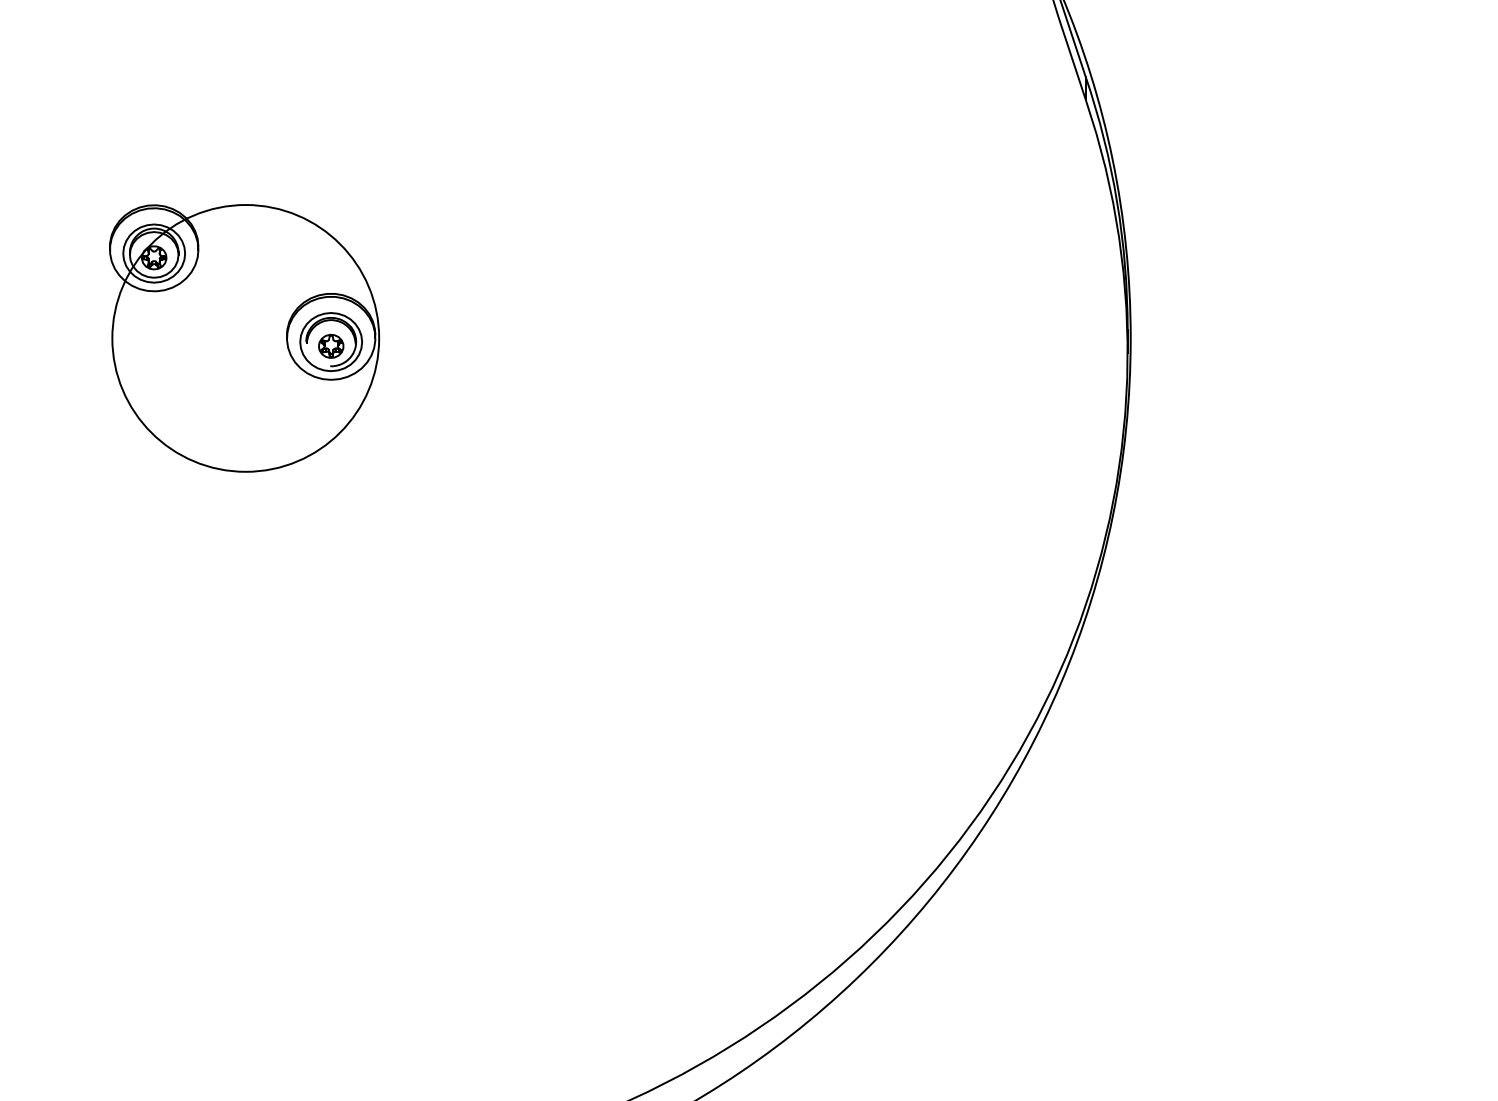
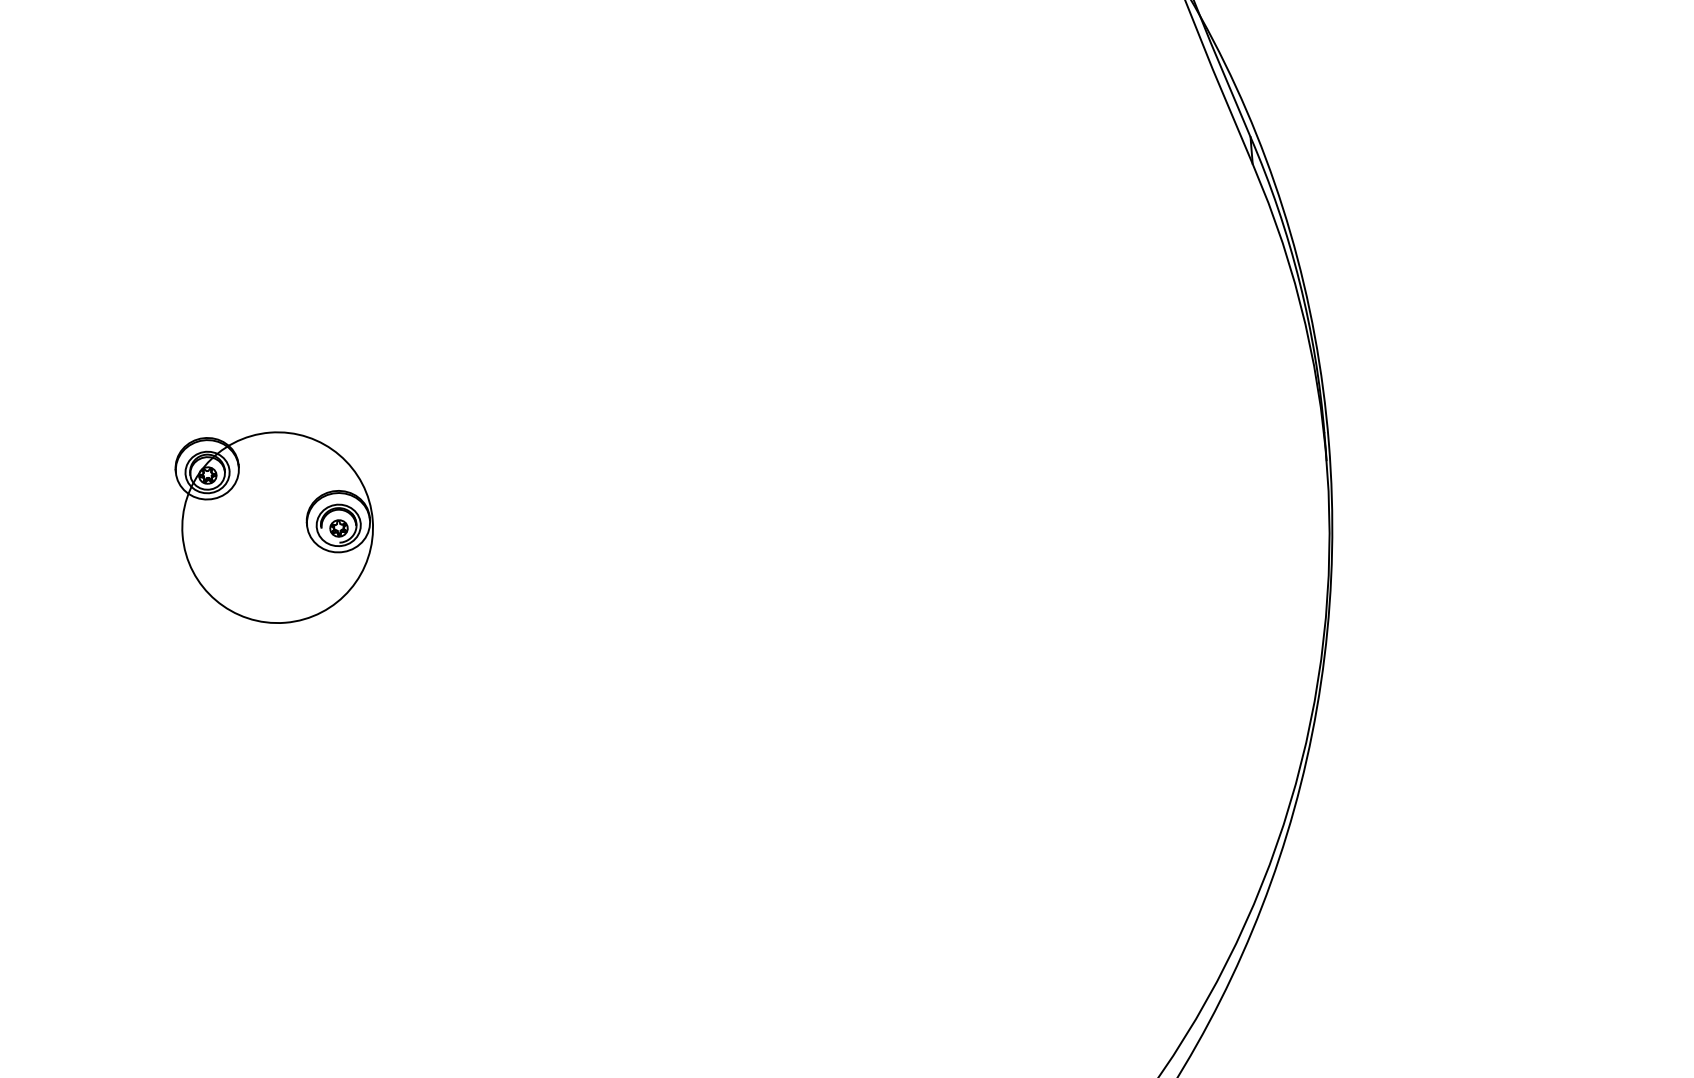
part: (244, 338) -> (276, 527), size x0.6

